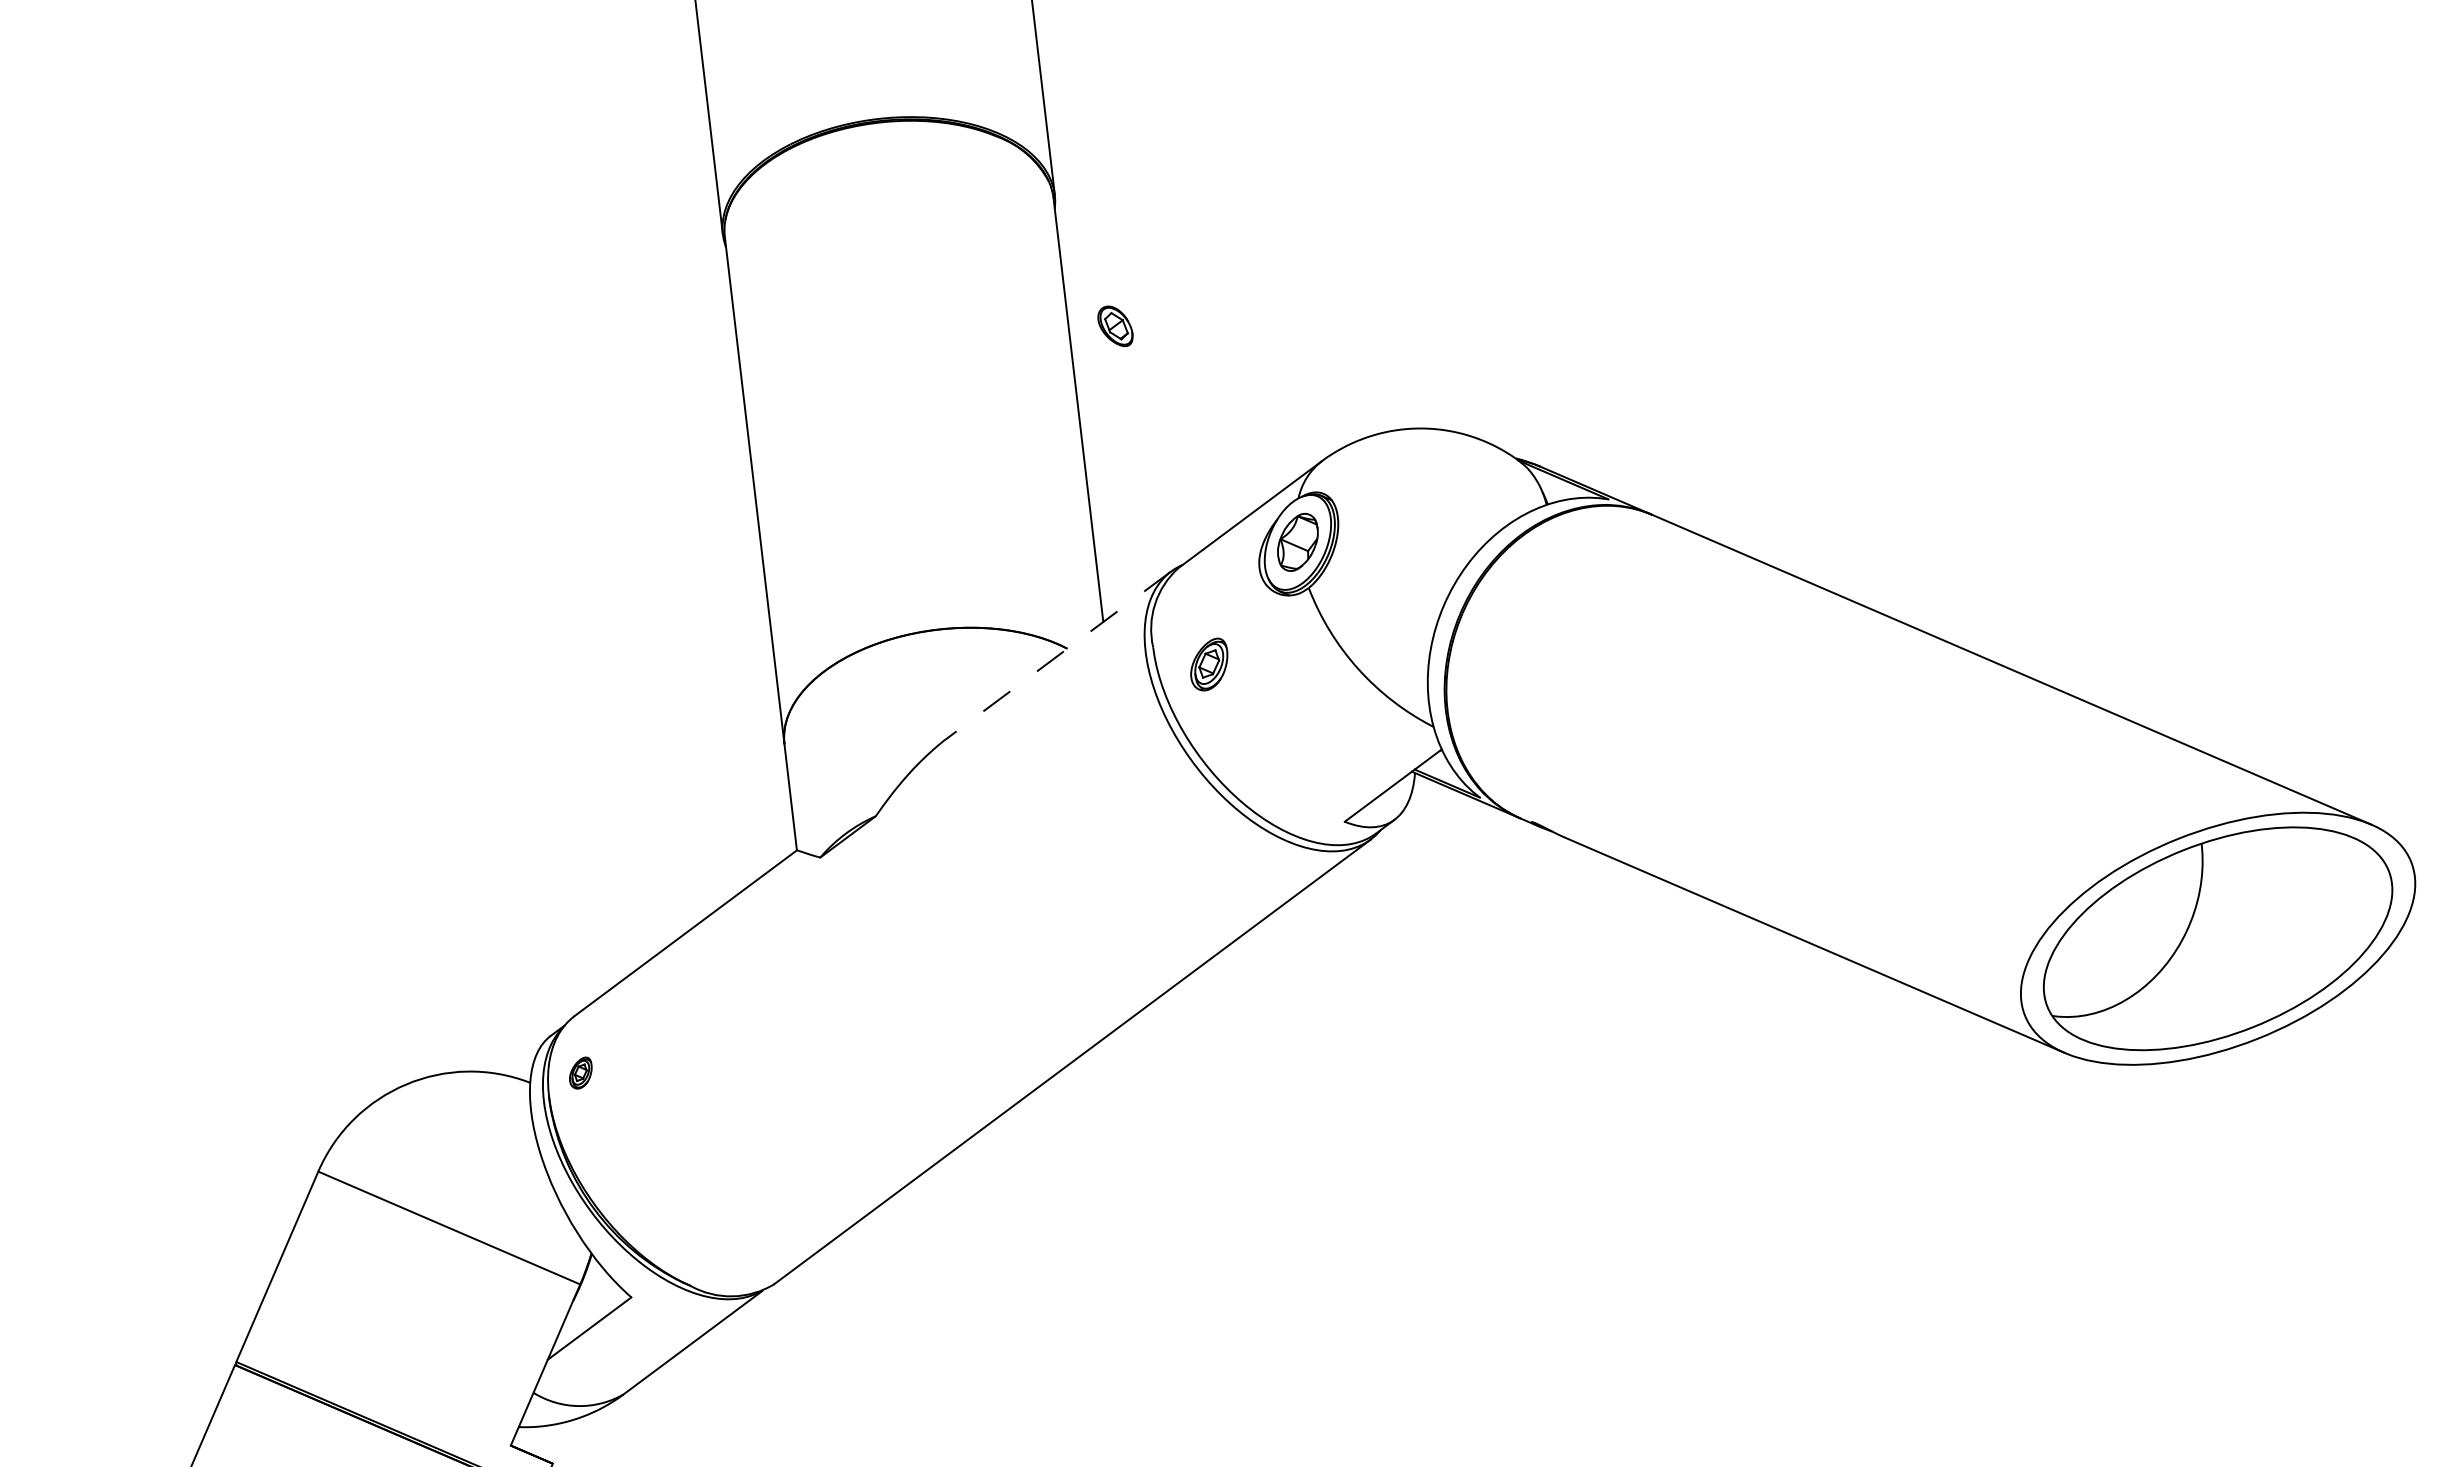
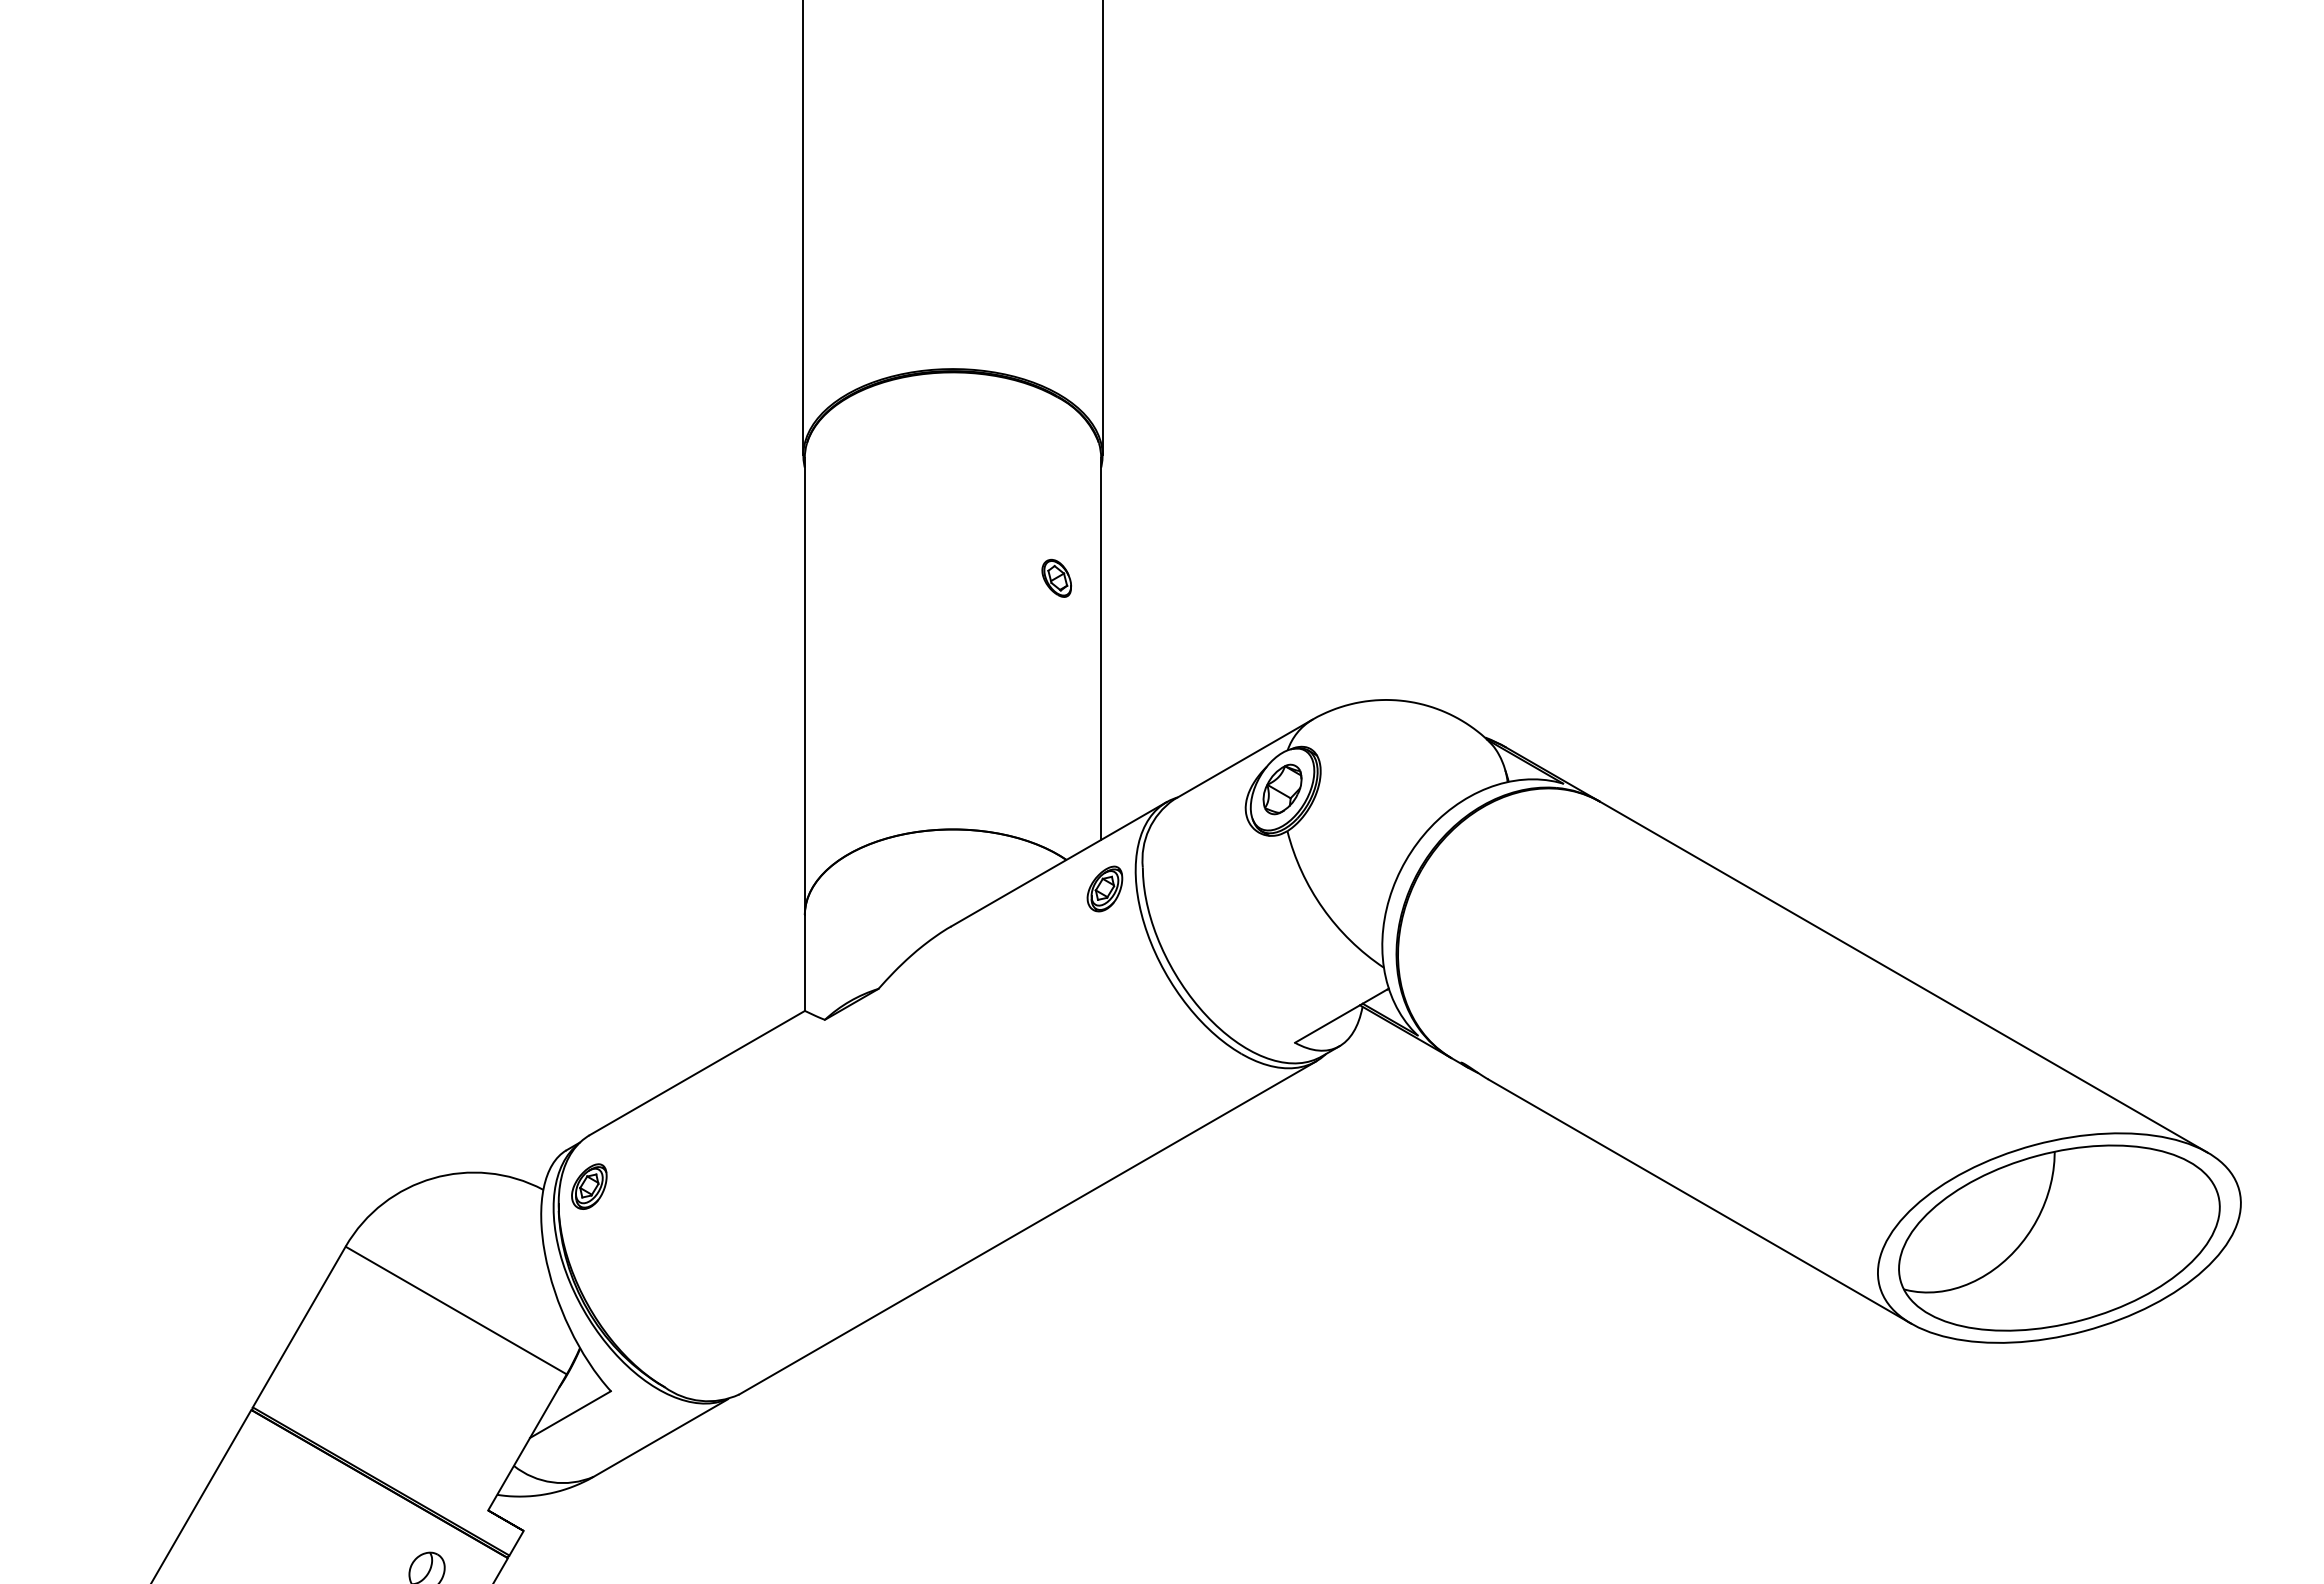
part: (1114, 325) -> (1056, 577), moved
line: (1059, 654) -> (1058, 864), dashed -> solid
part: (1208, 664) -> (1104, 888), moved
part: (580, 1073) -> (589, 1186), size x1.67

